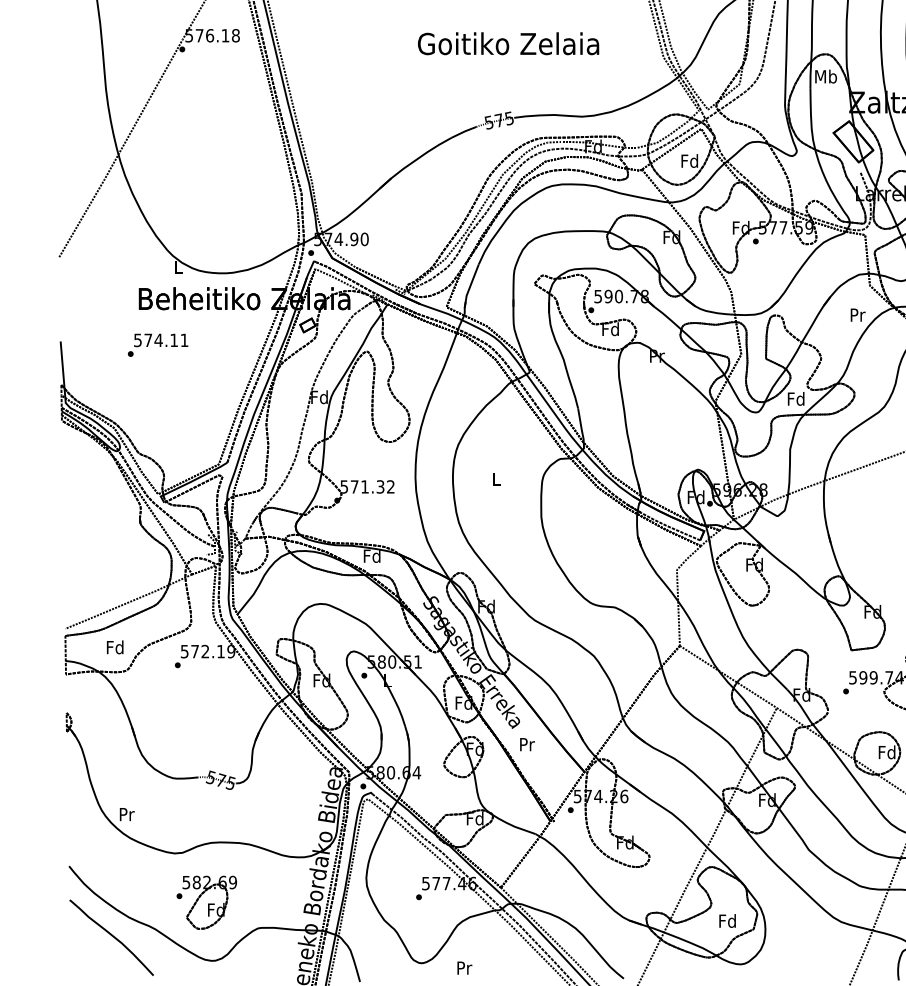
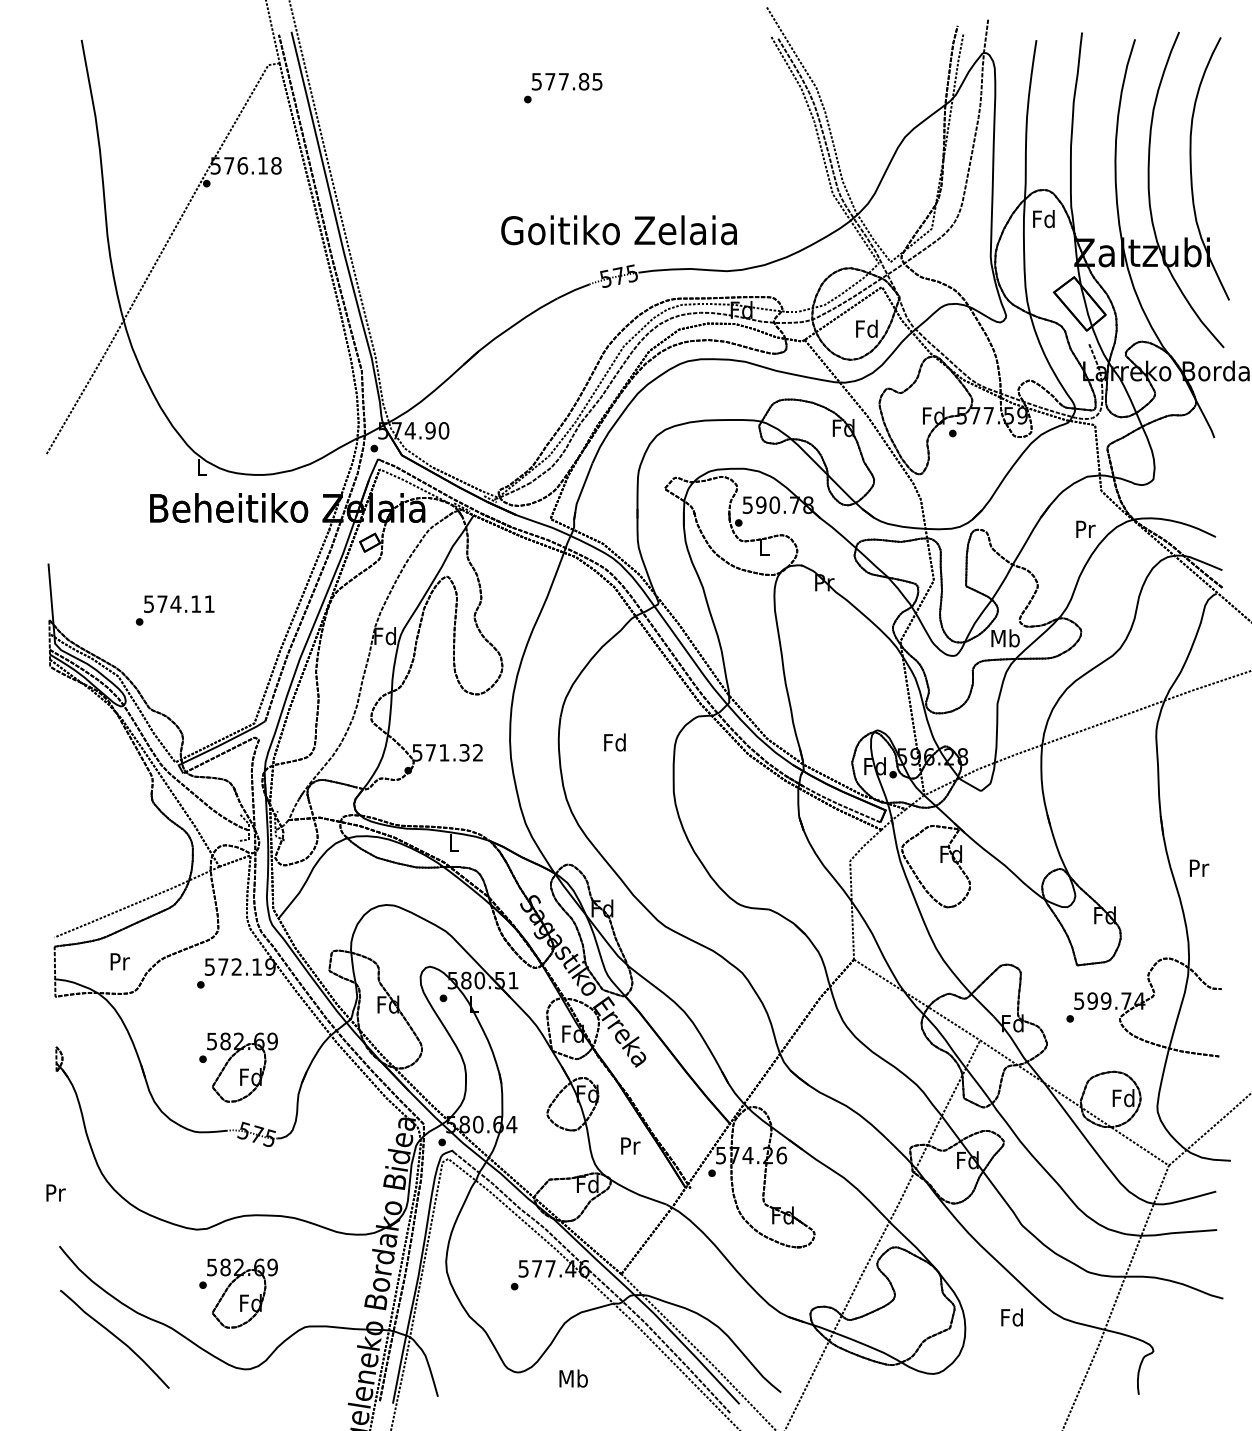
text: (508, 43) -> (618, 230), moved
text: (826, 76) -> (1044, 219), Mb -> Fd
text: (610, 329) -> (763, 547), Fd -> L
text: (158, 345) -> (175, 610), moved
text: (796, 399) -> (1005, 638), Fd -> Mb
text: (495, 479) -> (614, 742), L -> Fd
text: (372, 555) -> (453, 842), Fd -> L
text: (115, 647) -> (119, 961), Fd -> Pr
part: (206, 728) -> (238, 1067), added
text: (527, 744) -> (630, 1145), moved
text: (126, 814) -> (55, 1192), moved
text: (727, 921) -> (1011, 1317), moved
text: (464, 967) -> (573, 1378), Pr -> Mb

